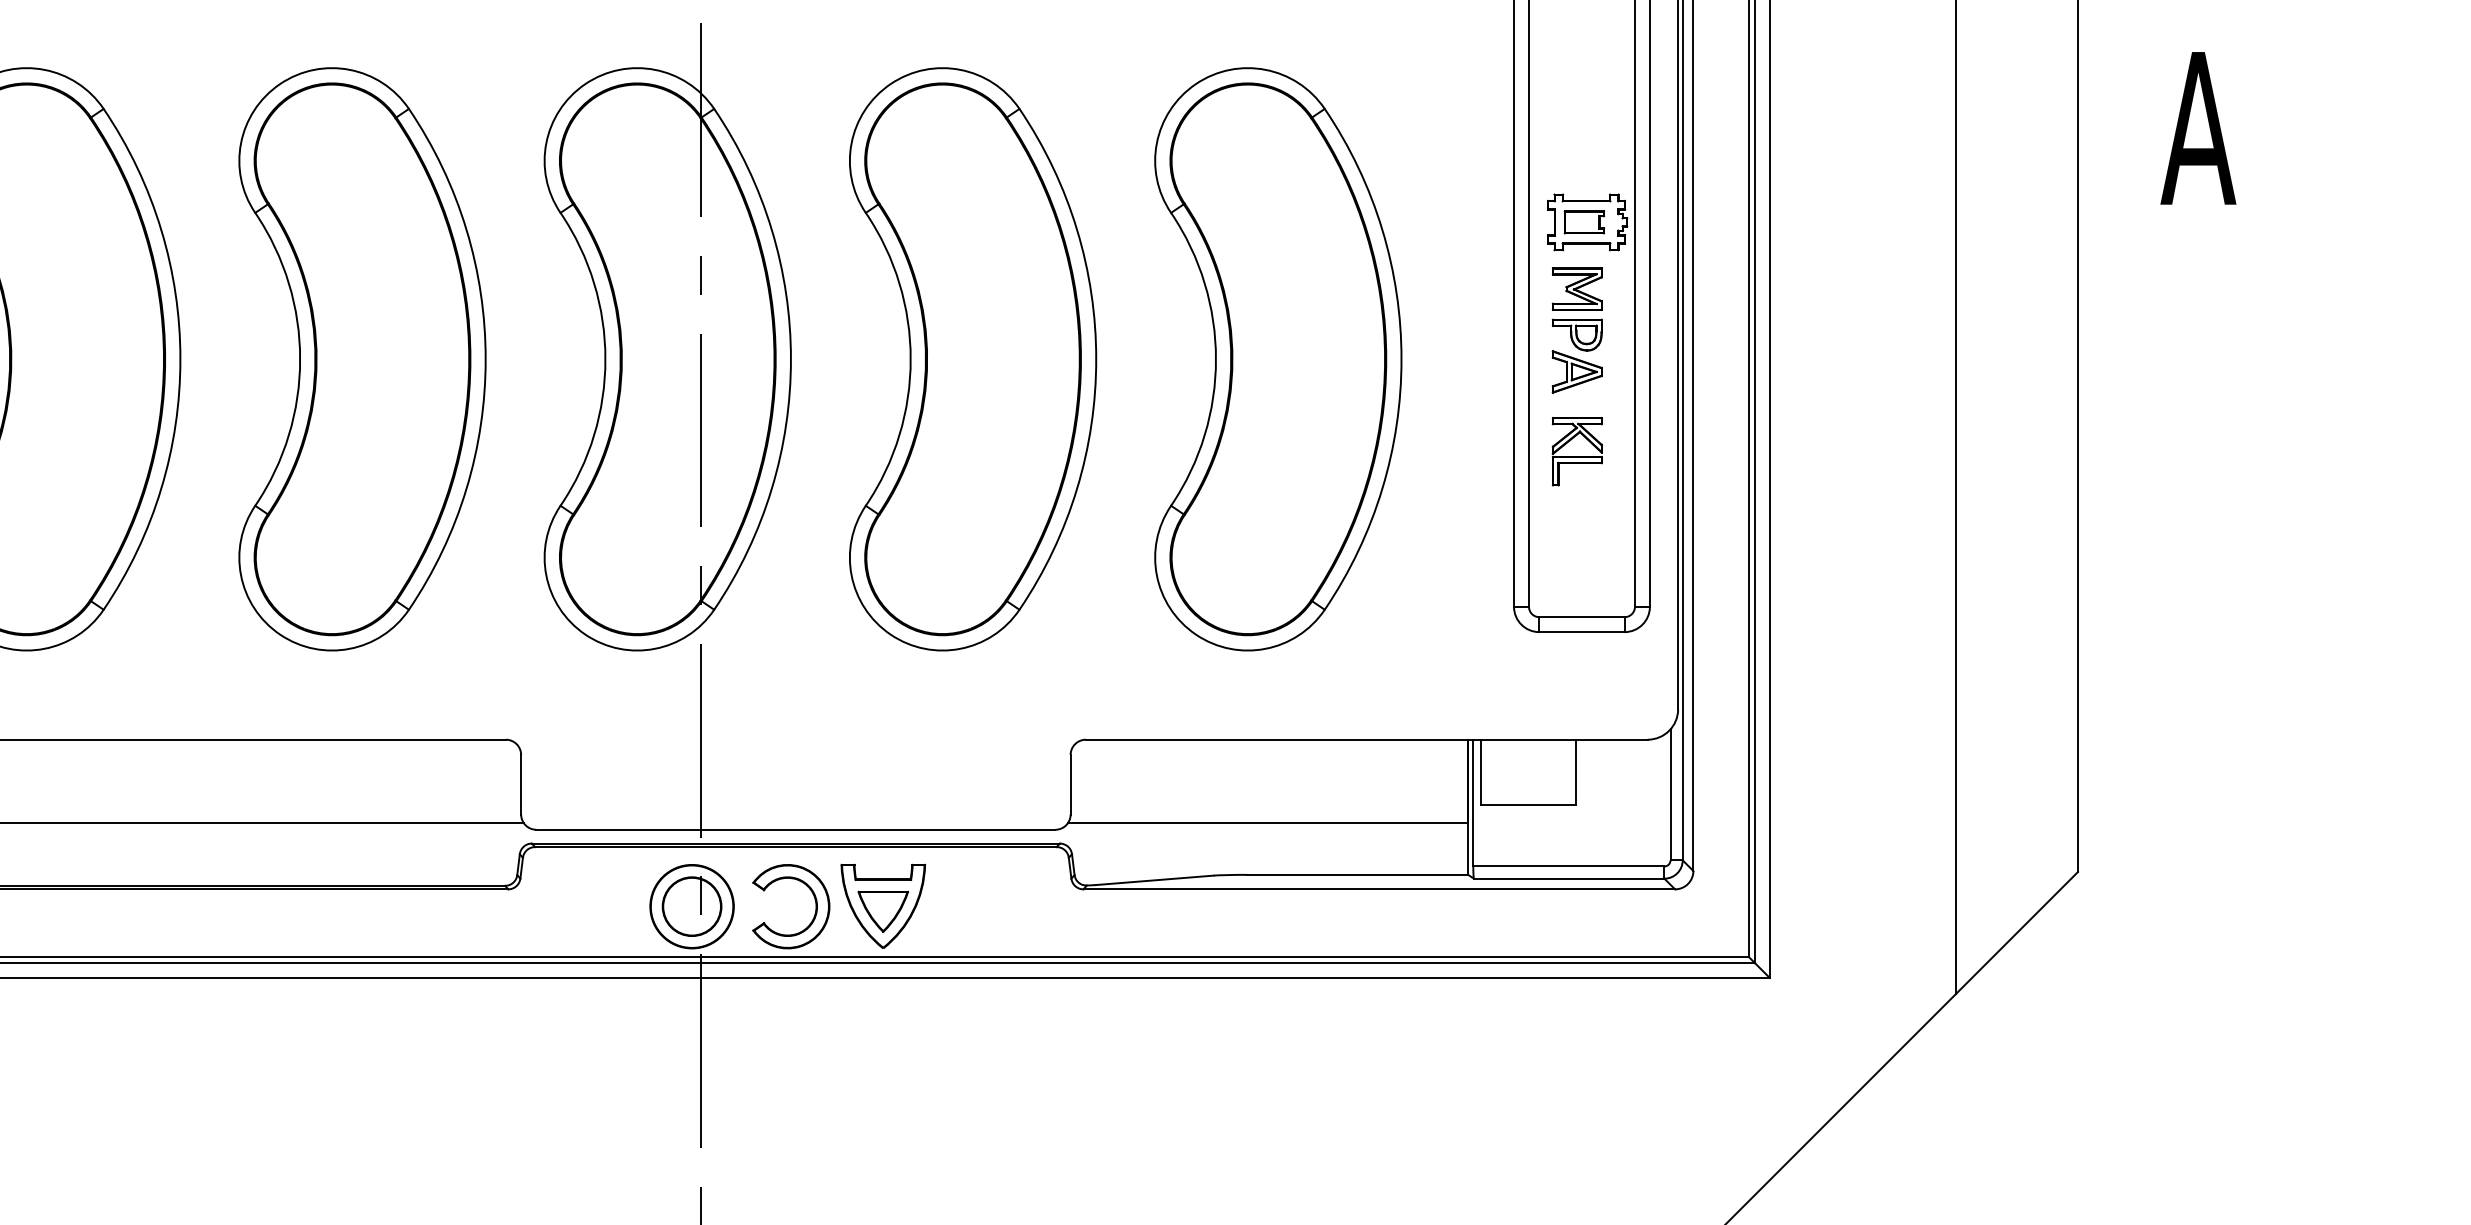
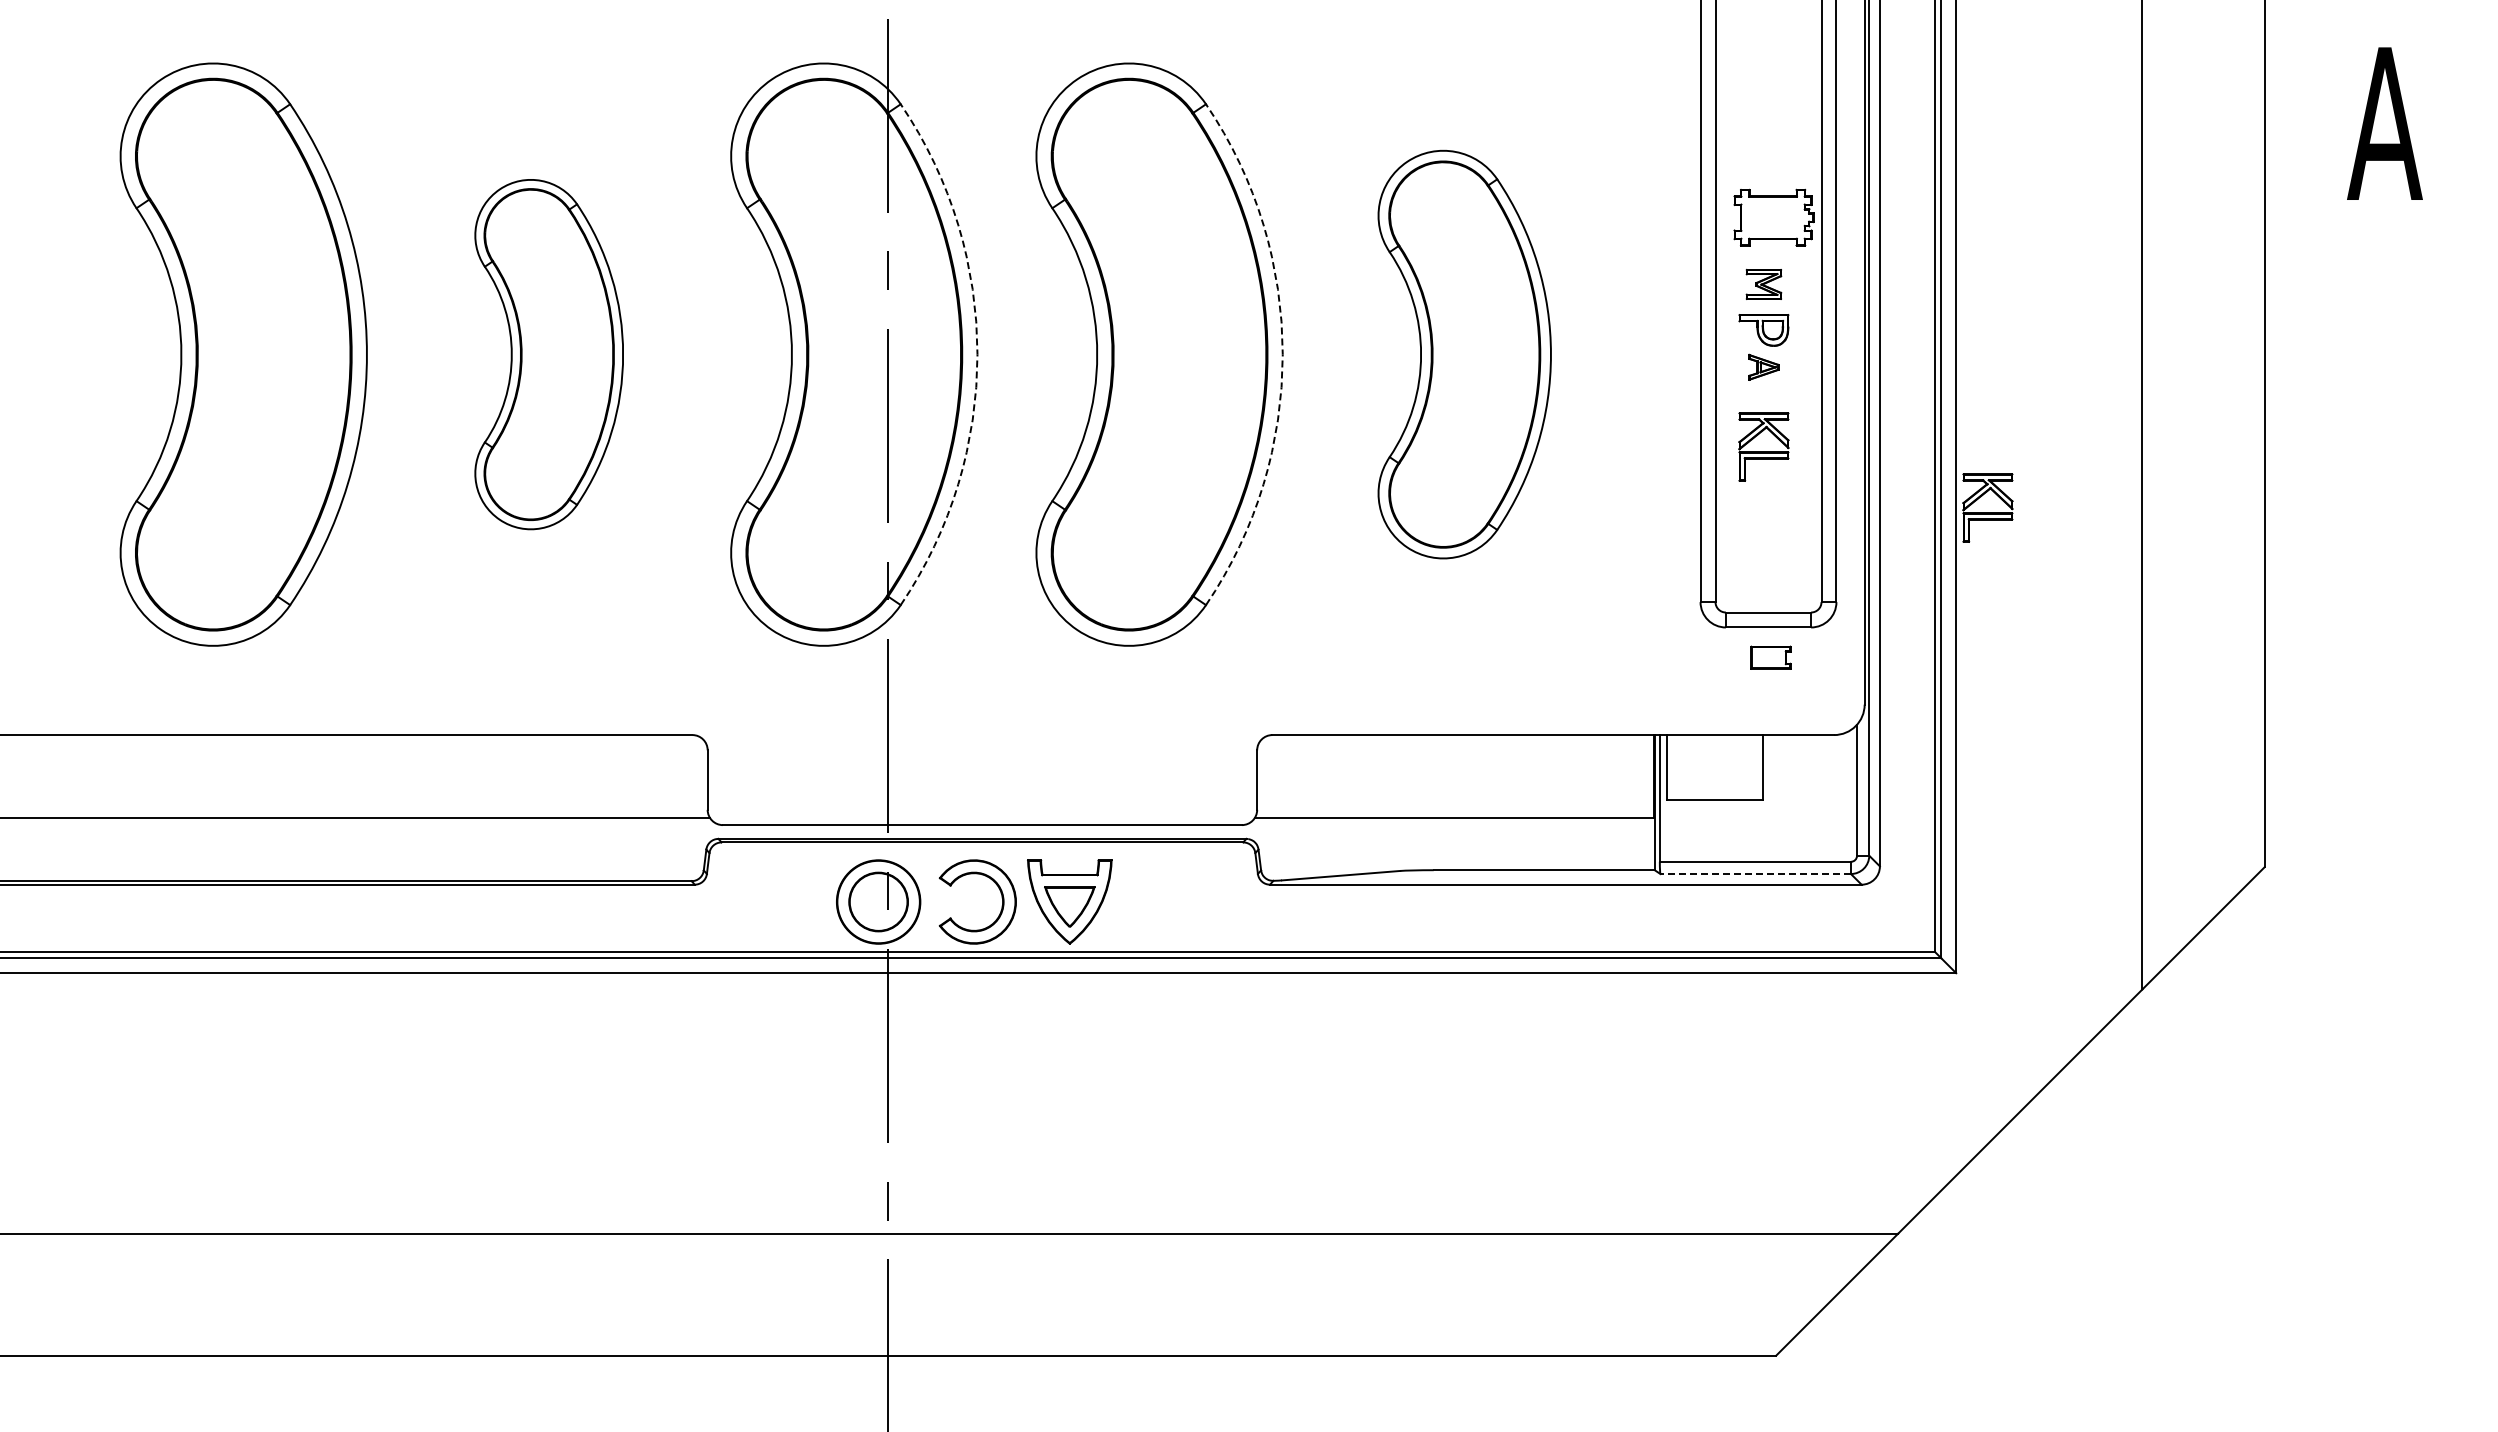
part: (1583, 222) -> (1770, 657), moved
part: (1576, 289) -> (1763, 284), size x0.7
part: (362, 359) -> (549, 354), size x0.6
arc: (790, 359) -> (977, 354), solid -> dashed
arc: (1095, 359) -> (1282, 354), solid -> dashed
part: (1277, 359) -> (1464, 354), size x0.7
part: (1576, 372) -> (1763, 367), size x0.6
part: (1800, 512) -> (1987, 507), added
line: (1568, 879) -> (1755, 874), solid -> dashed

